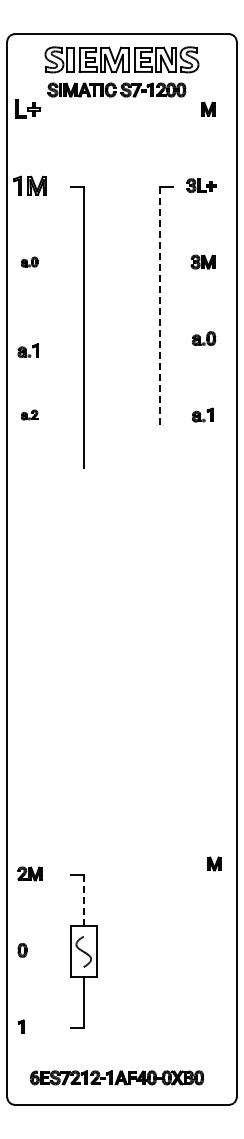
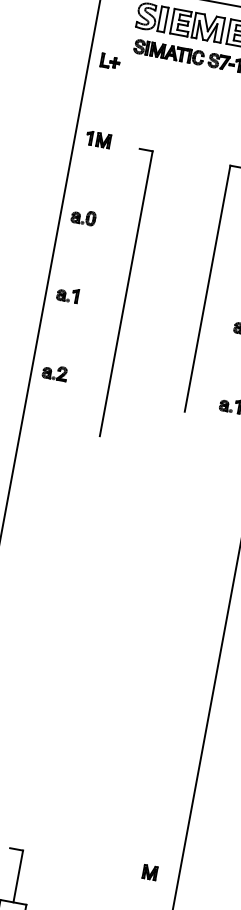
part: (27, 109) -> (110, 61), size x0.71
part: (30, 185) -> (98, 139), size x0.71
part: (29, 261) -> (83, 216), size x1.43
line: (160, 308) -> (207, 289), dashed -> solid
part: (27, 350) -> (67, 294), moved
part: (29, 414) -> (54, 372), size x1.43
part: (214, 863) -> (150, 872), moved
line: (83, 901) -> (17, 877), dashed -> solid

